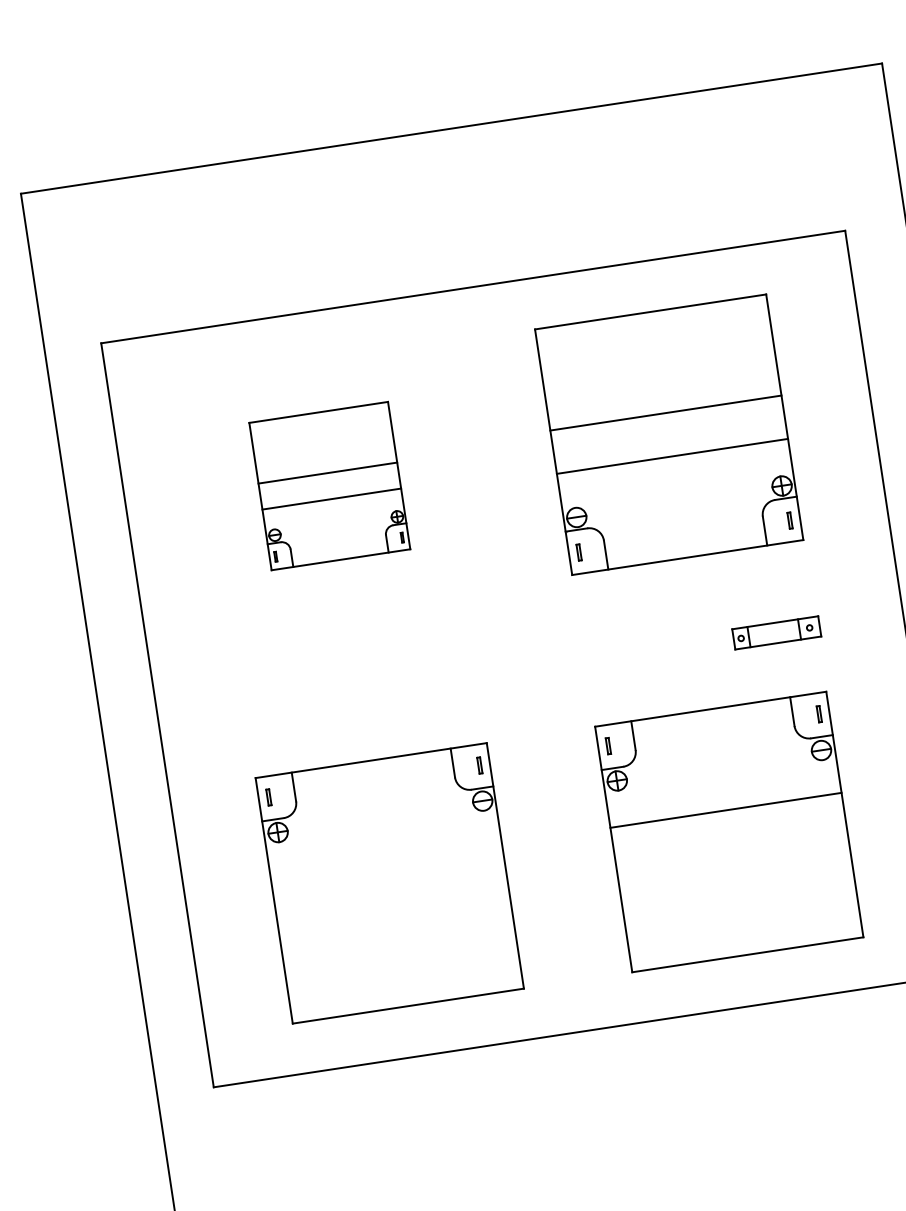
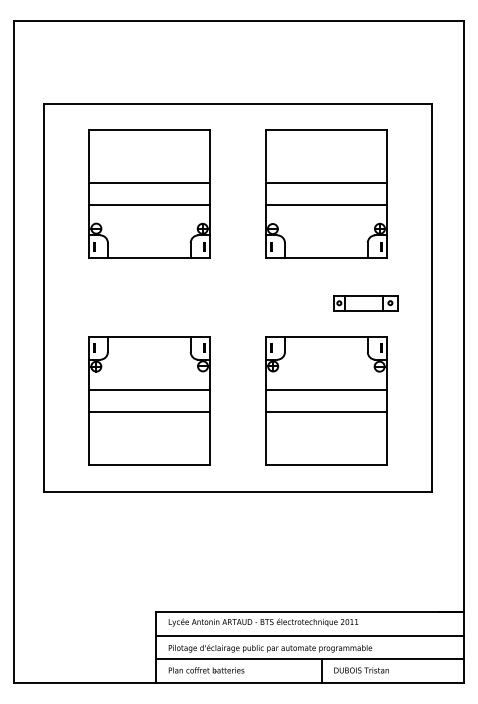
part: (329, 485) -> (149, 193), size x1.67
part: (776, 633) -> (365, 303), size x1.43
line: (732, 853) -> (326, 412), added
line: (386, 860) -> (149, 389), added
line: (393, 905) -> (149, 412), added

